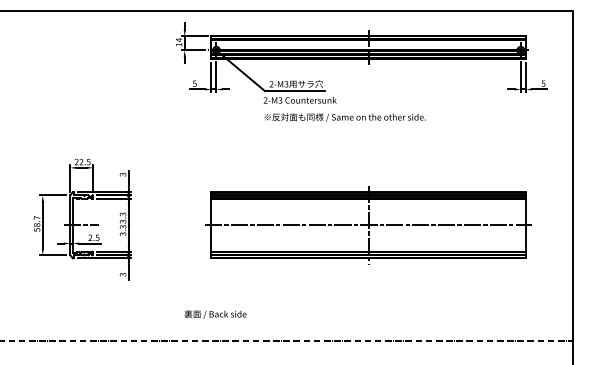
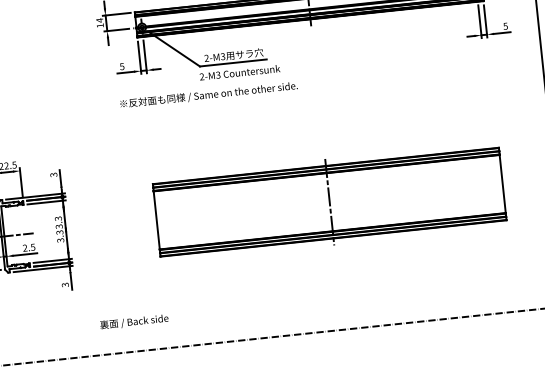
text: (344, 117) -> (208, 95), moved
line: (368, 225) -> (329, 202), removed
text: (215, 314) -> (134, 321), moved

